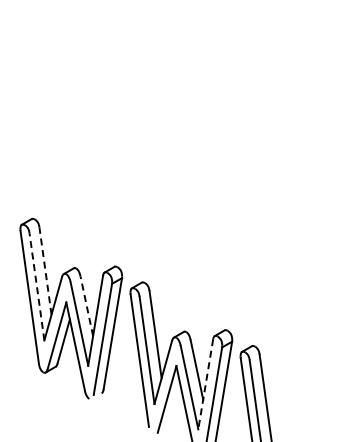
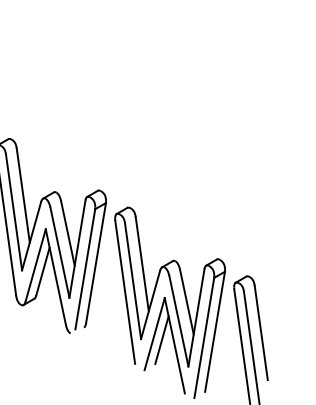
line: (45, 270) -> (23, 194), dashed -> solid
line: (36, 286) -> (13, 212), dashed -> solid
line: (86, 305) -> (67, 232), dashed -> solid
line: (205, 384) -> (196, 317), dashed -> solid
line: (173, 405) -> (161, 340), added

